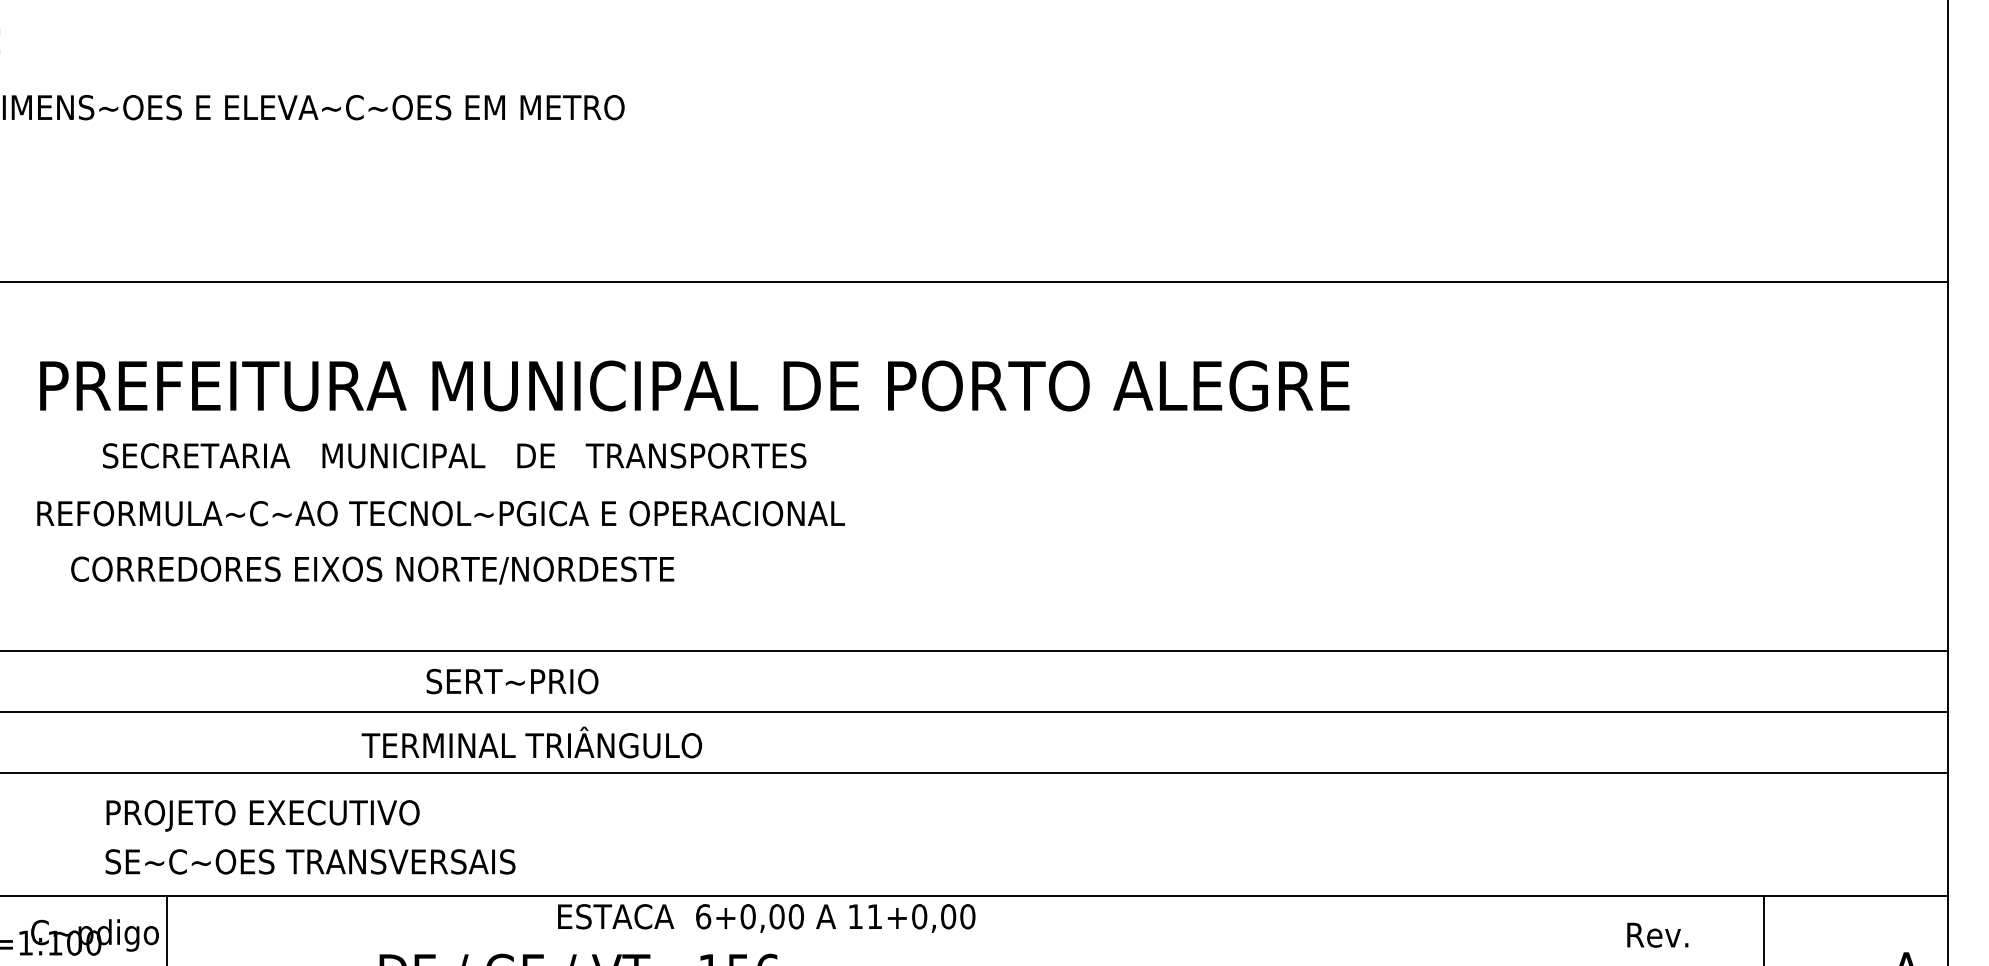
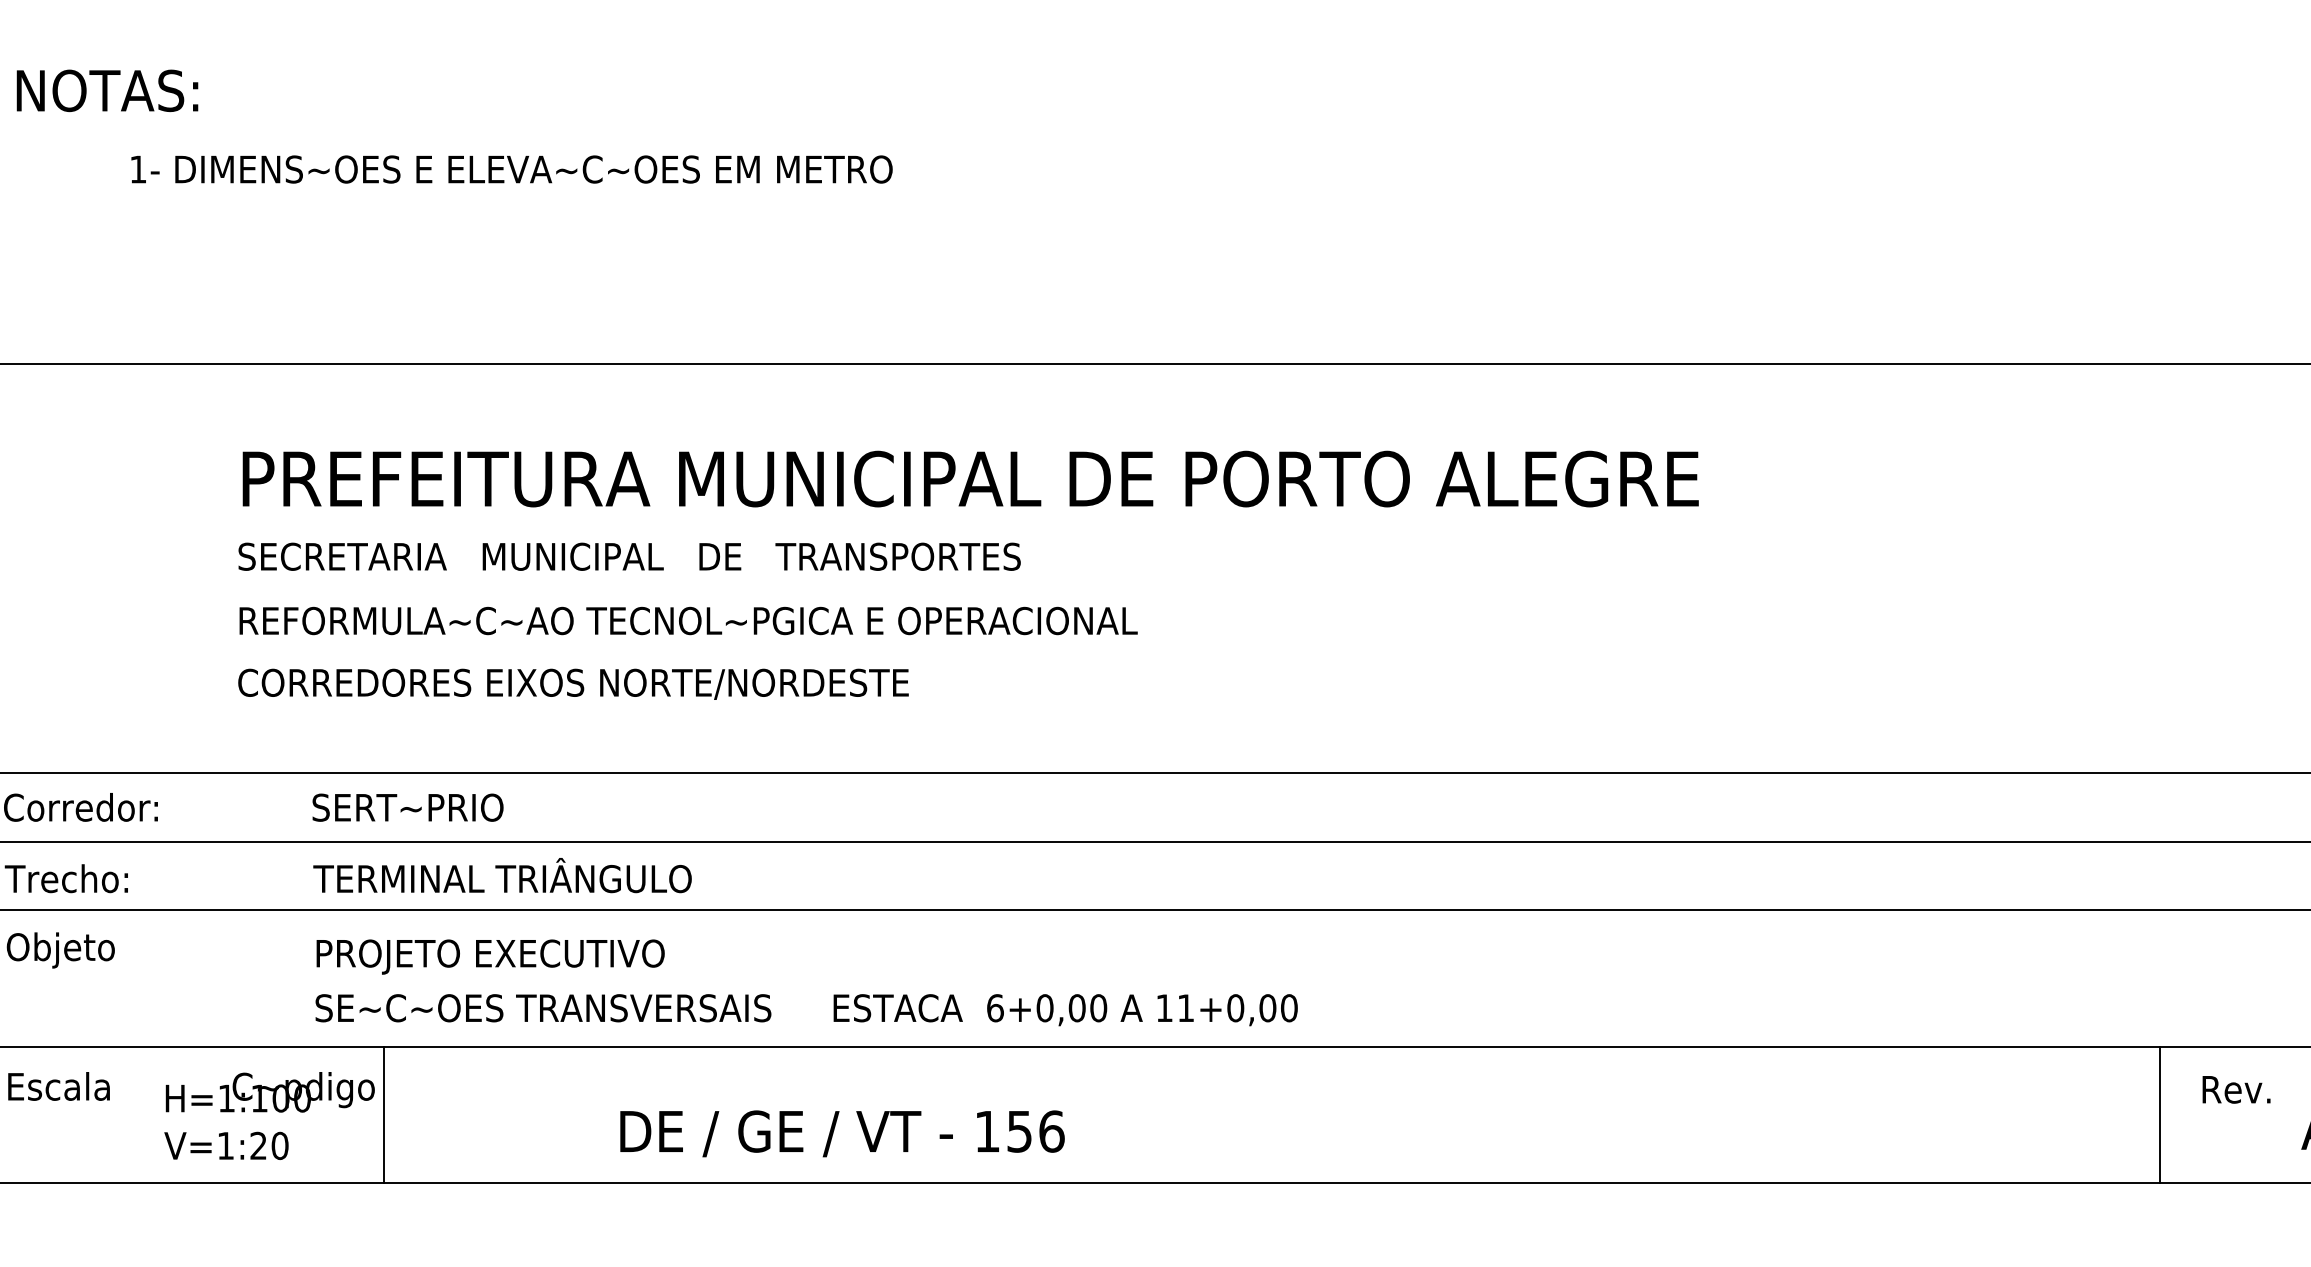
text: (454, 455) -> (629, 556), moved
text: (372, 569) -> (573, 683), moved
text: (512, 681) -> (407, 807), moved
text: (531, 742) -> (502, 875), moved
text: (766, 918) -> (1065, 1010), moved
text: (1657, 934) -> (2236, 1089), moved

